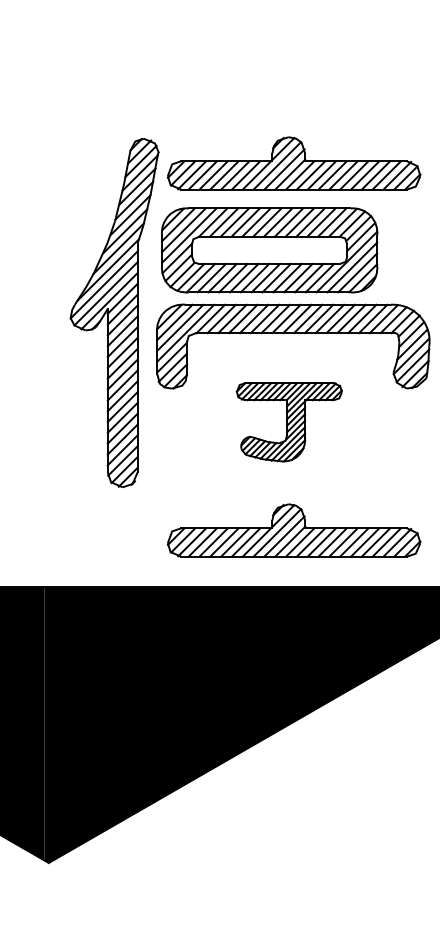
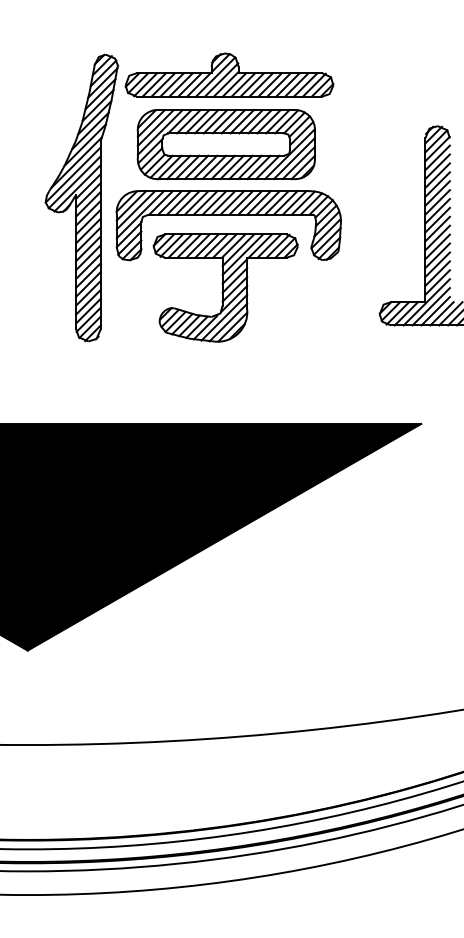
part: (268, 250) -> (225, 144), moved
part: (289, 421) -> (225, 287), size x1.67
part: (294, 529) -> (229, 376), removed

